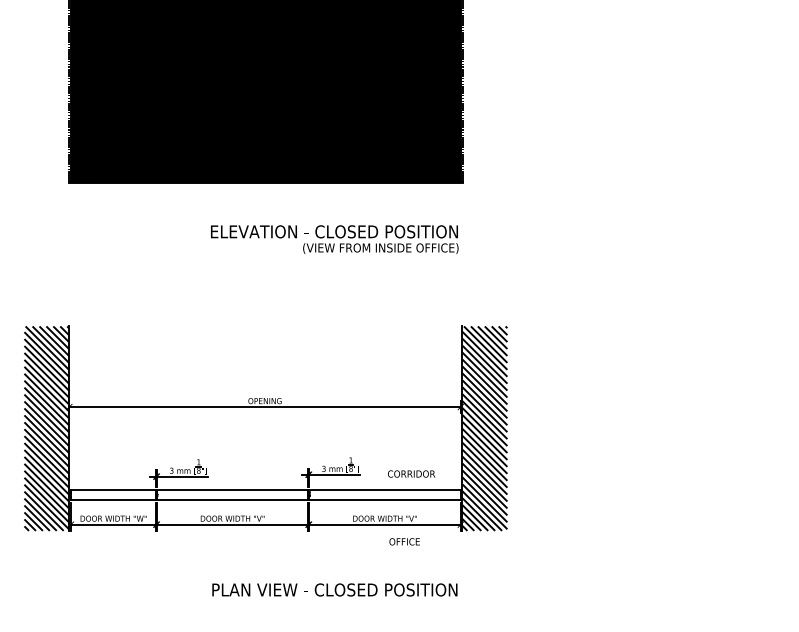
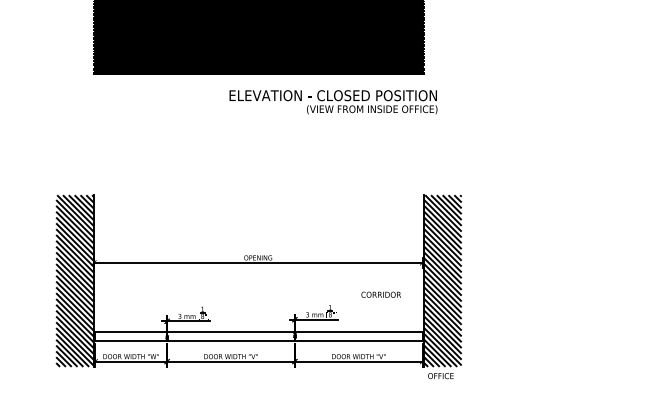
text: (334, 239) -> (333, 102), moved
text: (411, 473) -> (381, 294), moved
text: (404, 541) -> (440, 375), moved

